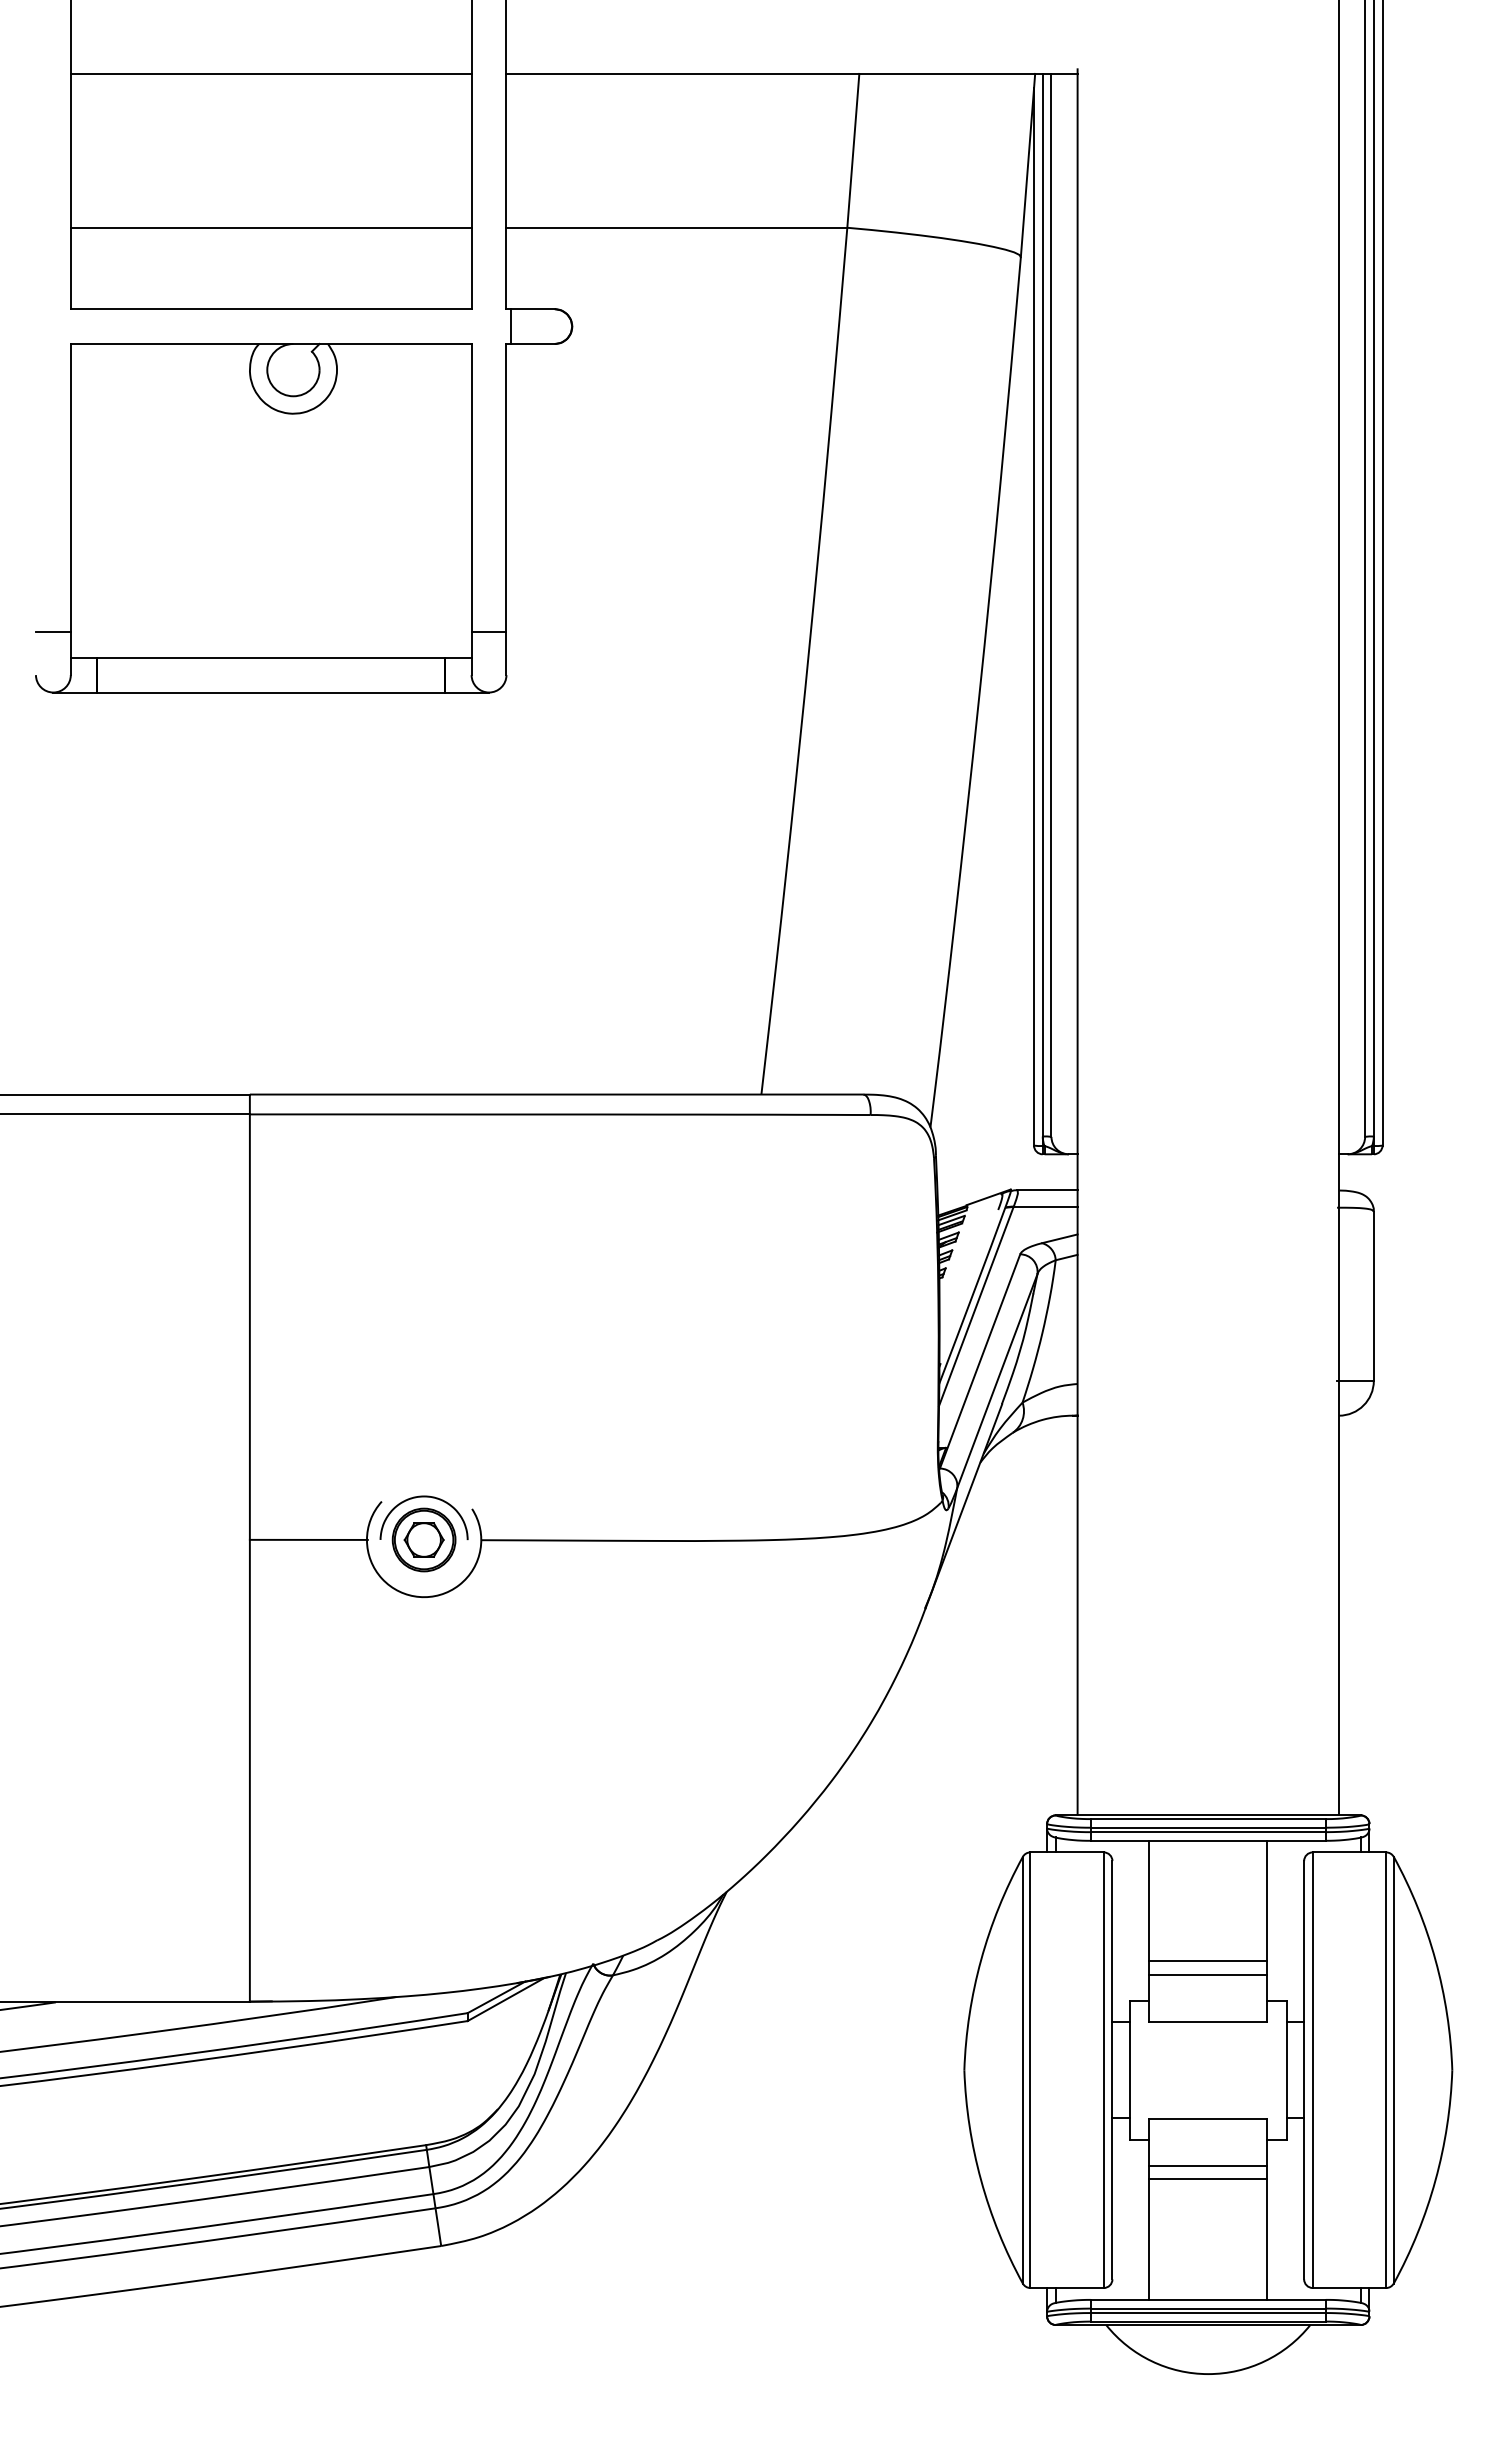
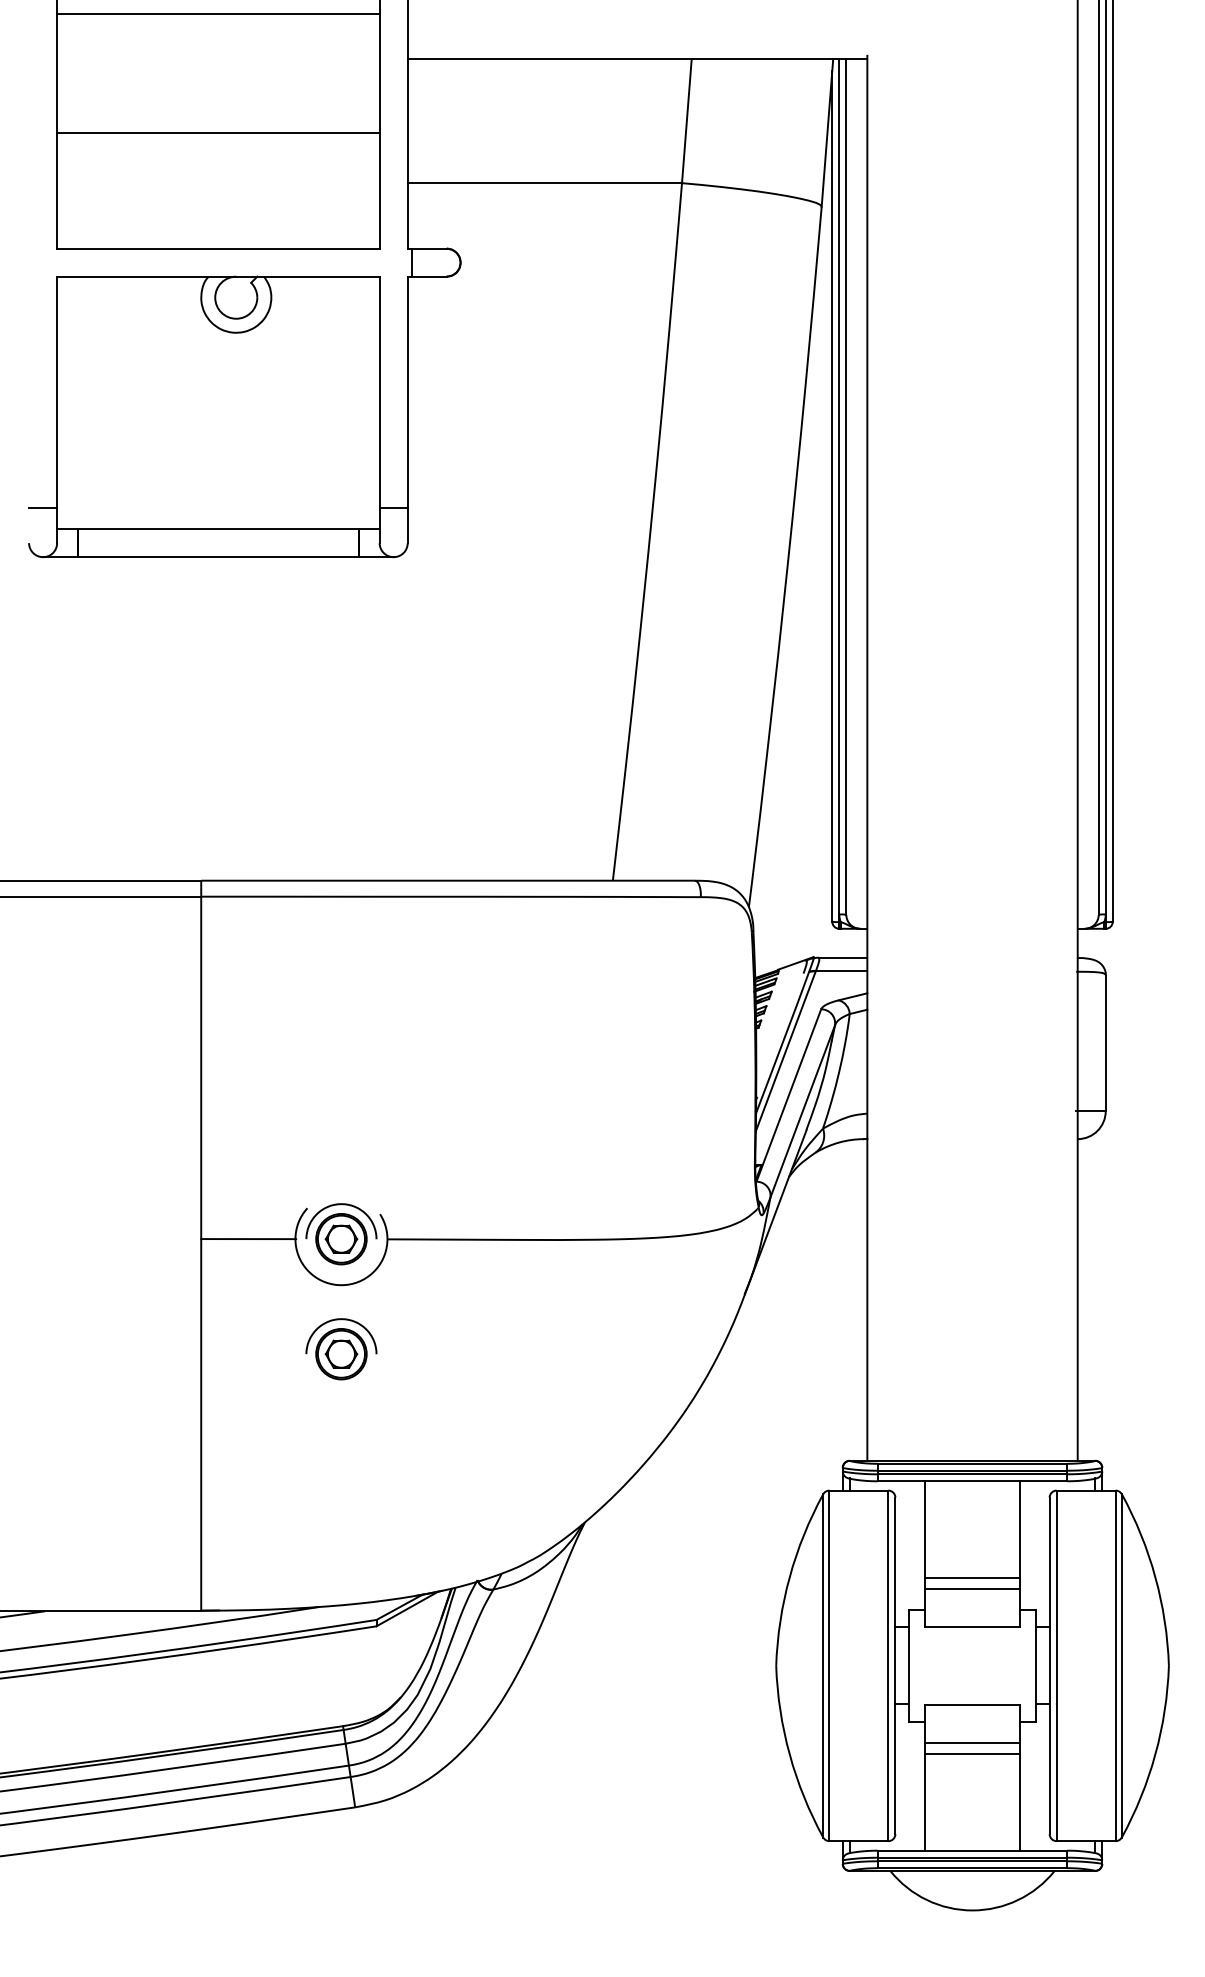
line: (271, 74) -> (218, 14), moved
line: (271, 228) -> (218, 133), moved
part: (424, 1677) -> (341, 1349), added

